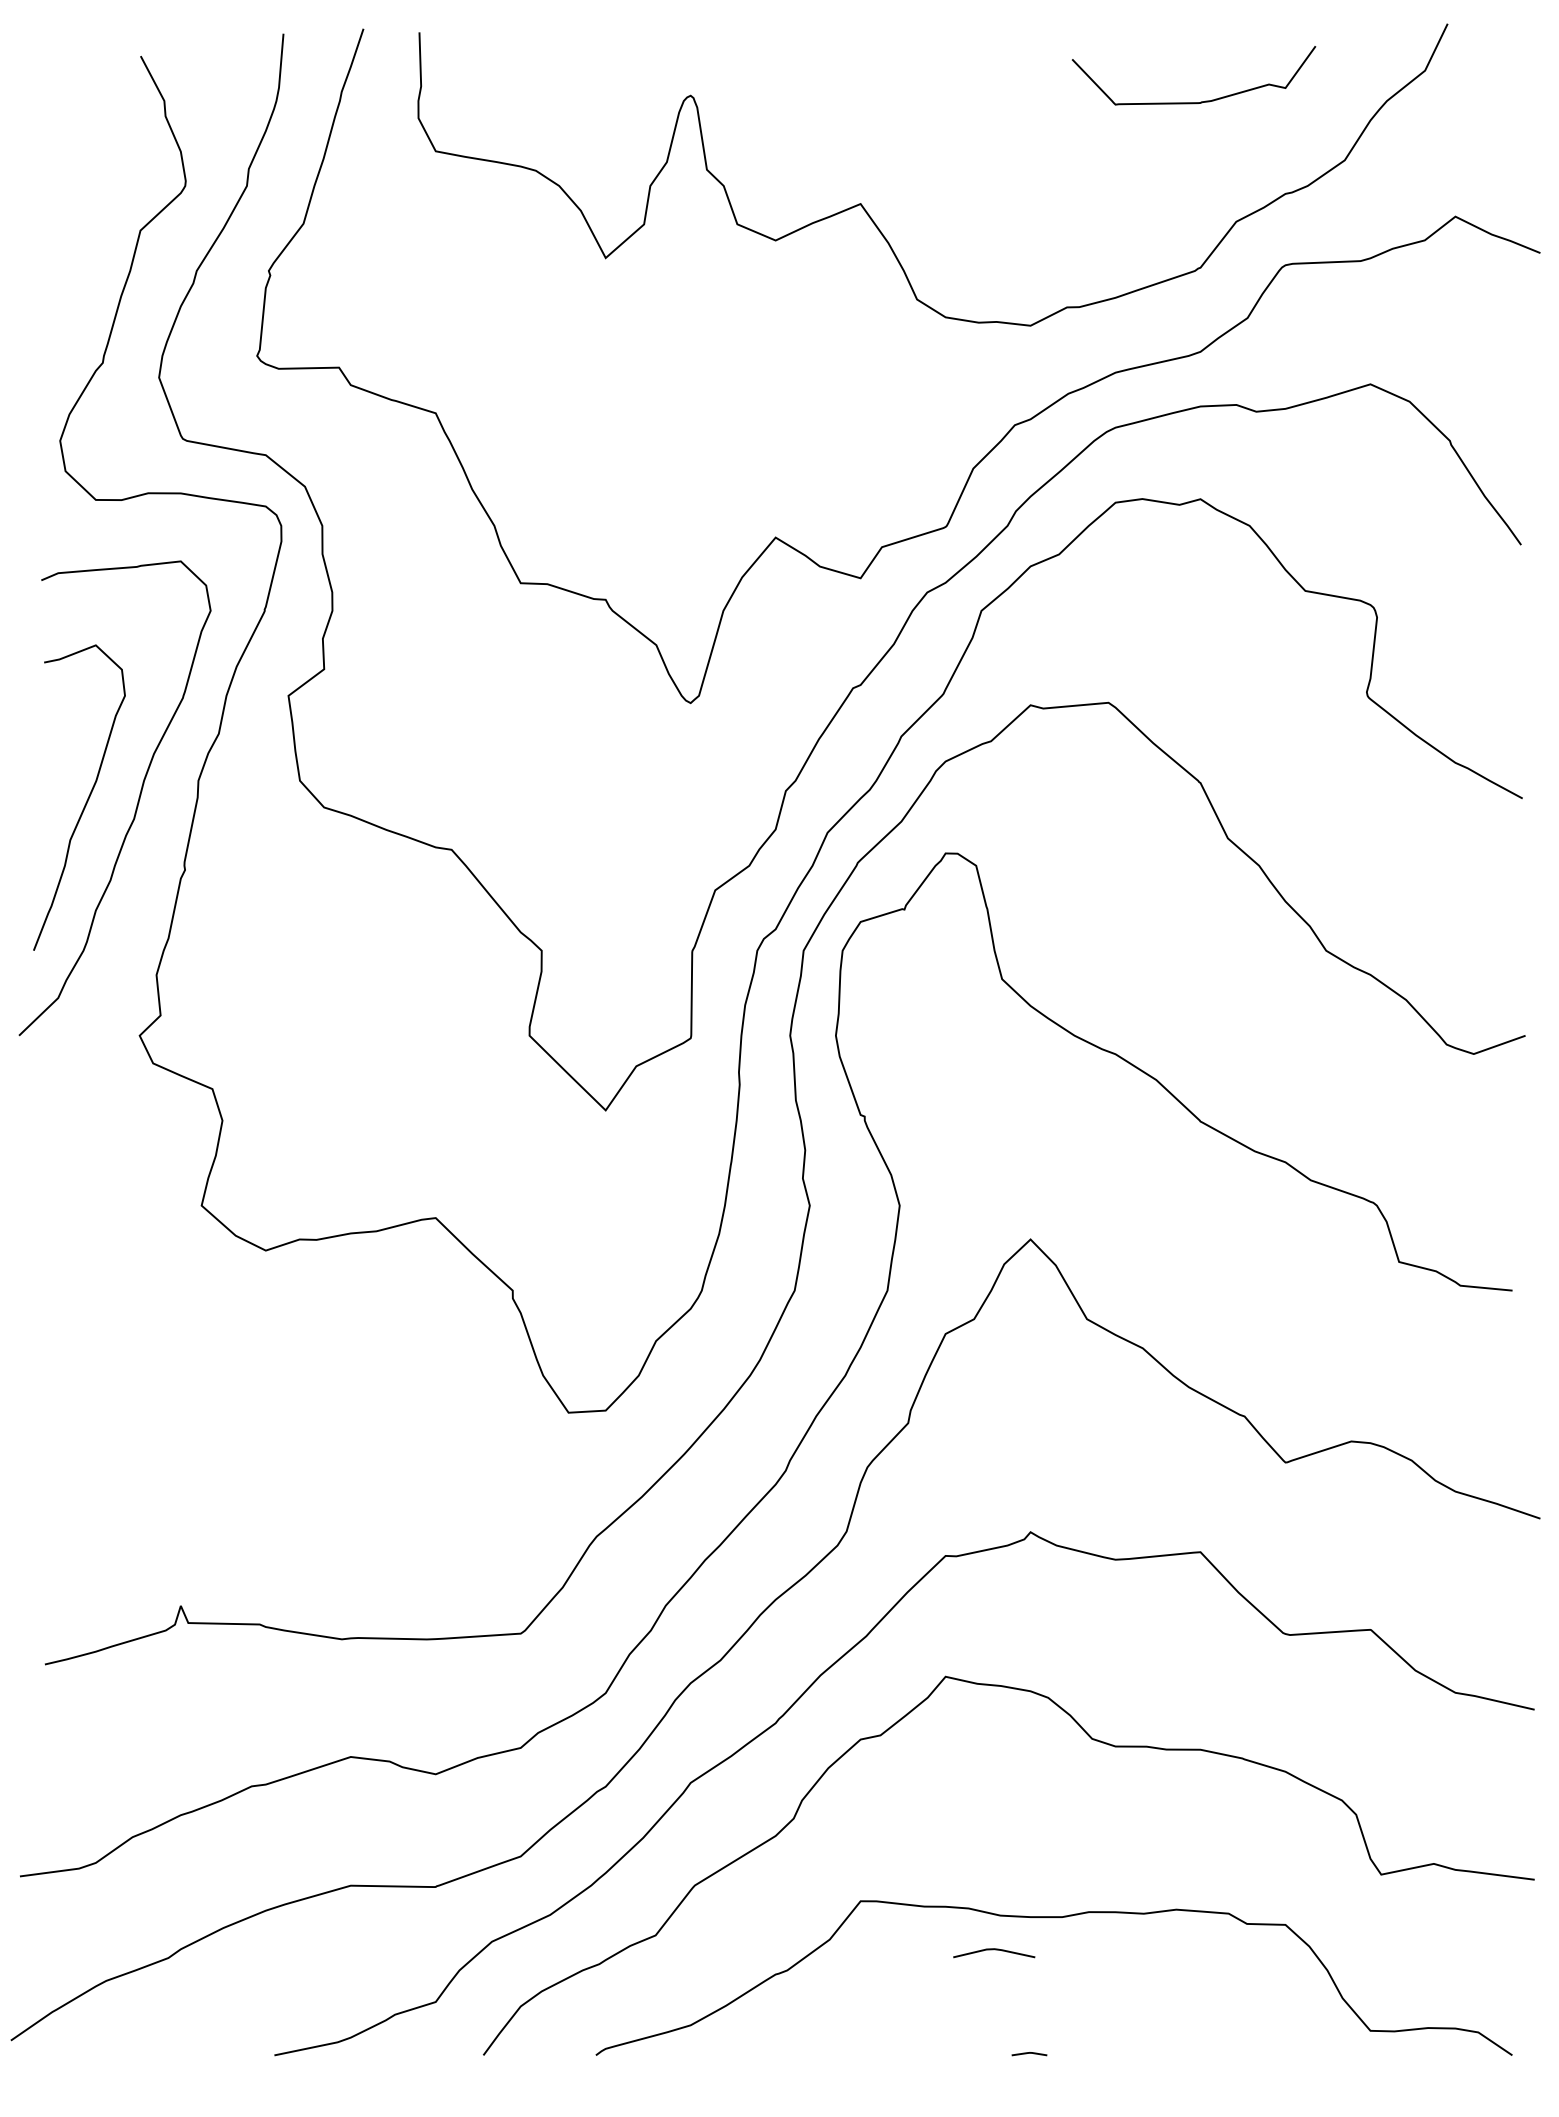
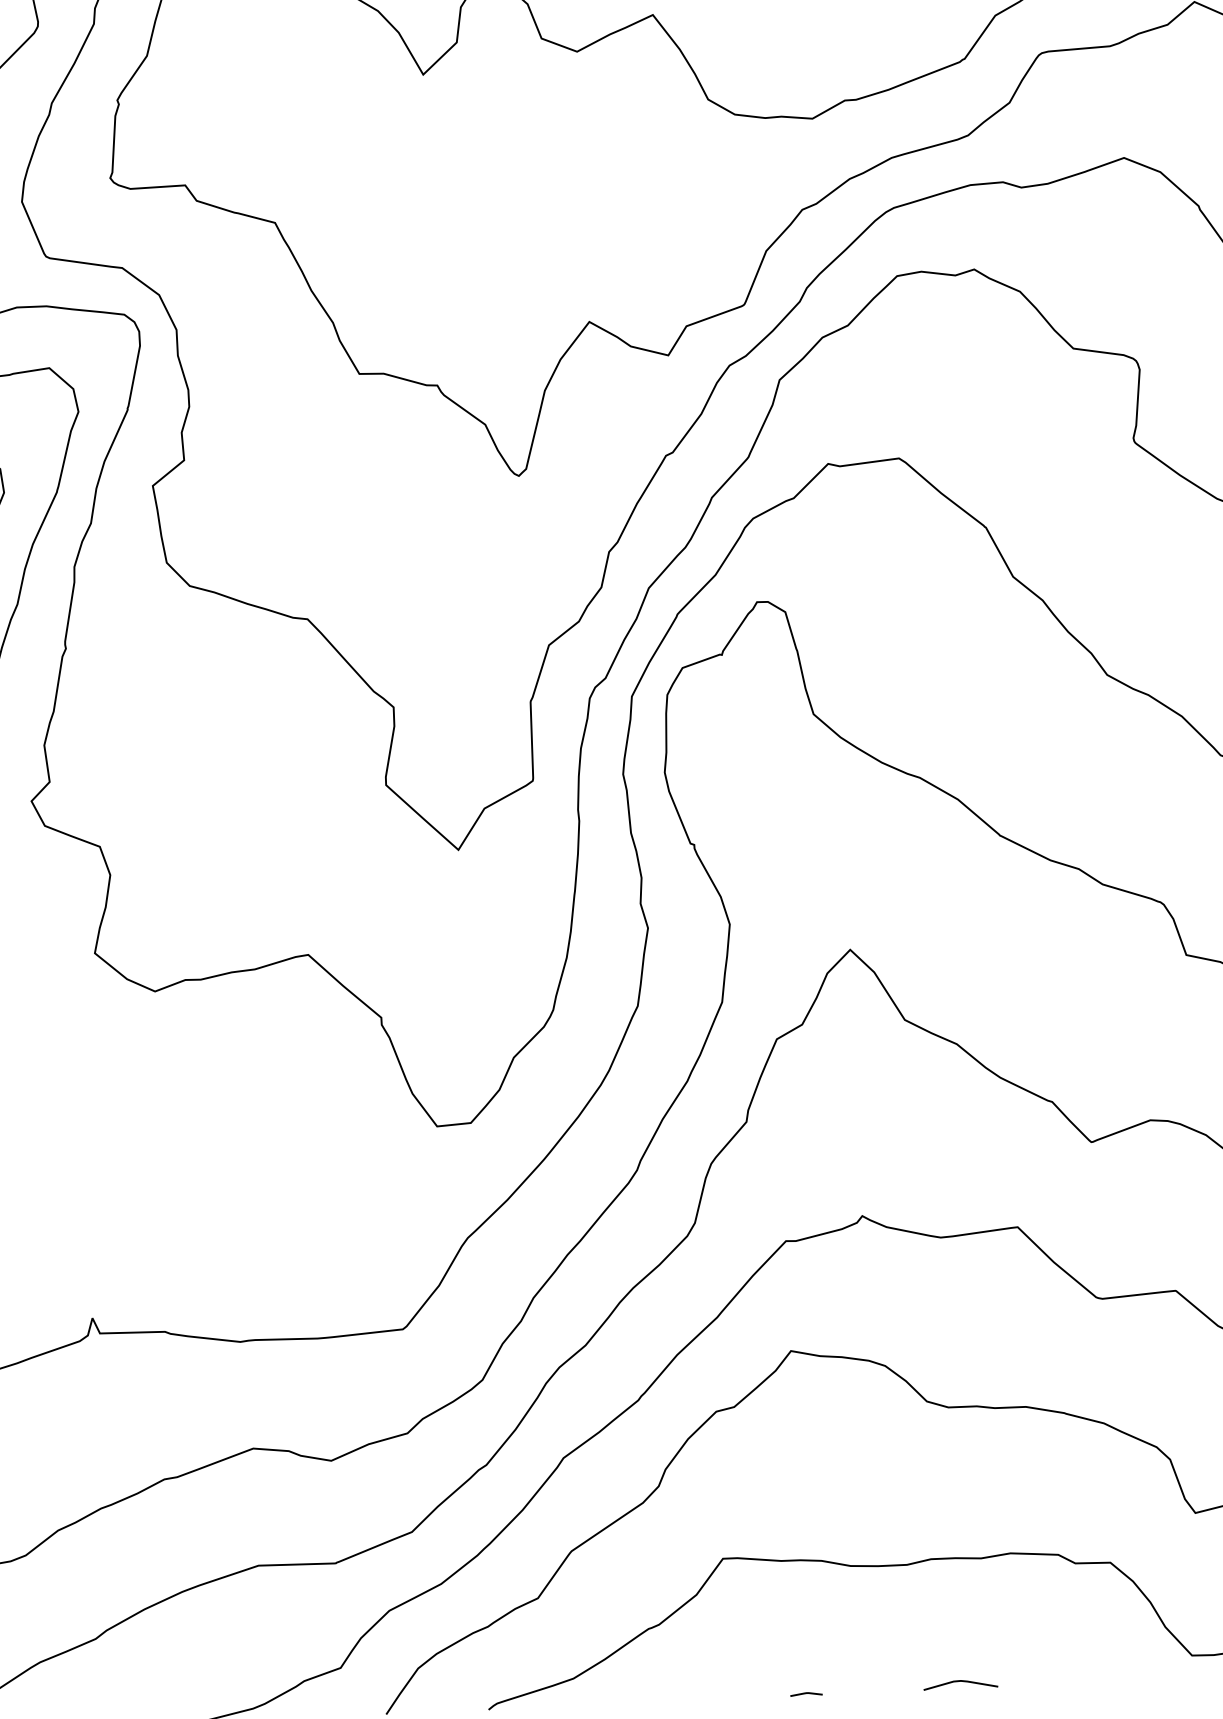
line: (994, 1950) -> (960, 1682), moved
line: (1029, 2053) -> (806, 1693), moved

